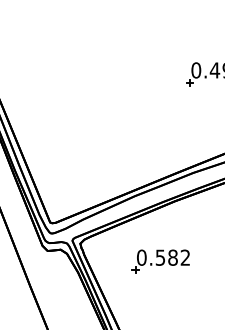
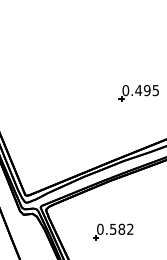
part: (160, 260) -> (113, 231), moved

